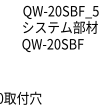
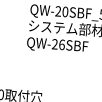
text: (57, 44) -> (62, 45), QW-20SBF -> QW-26SBF

